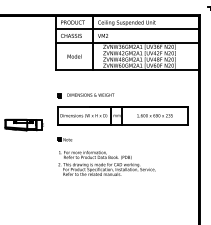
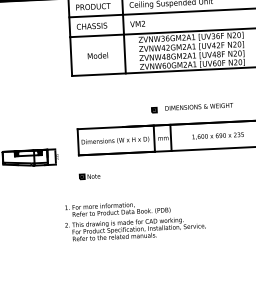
part: (85, 95) -> (191, 107), moved
text: (106, 163) -> (134, 220), moved

